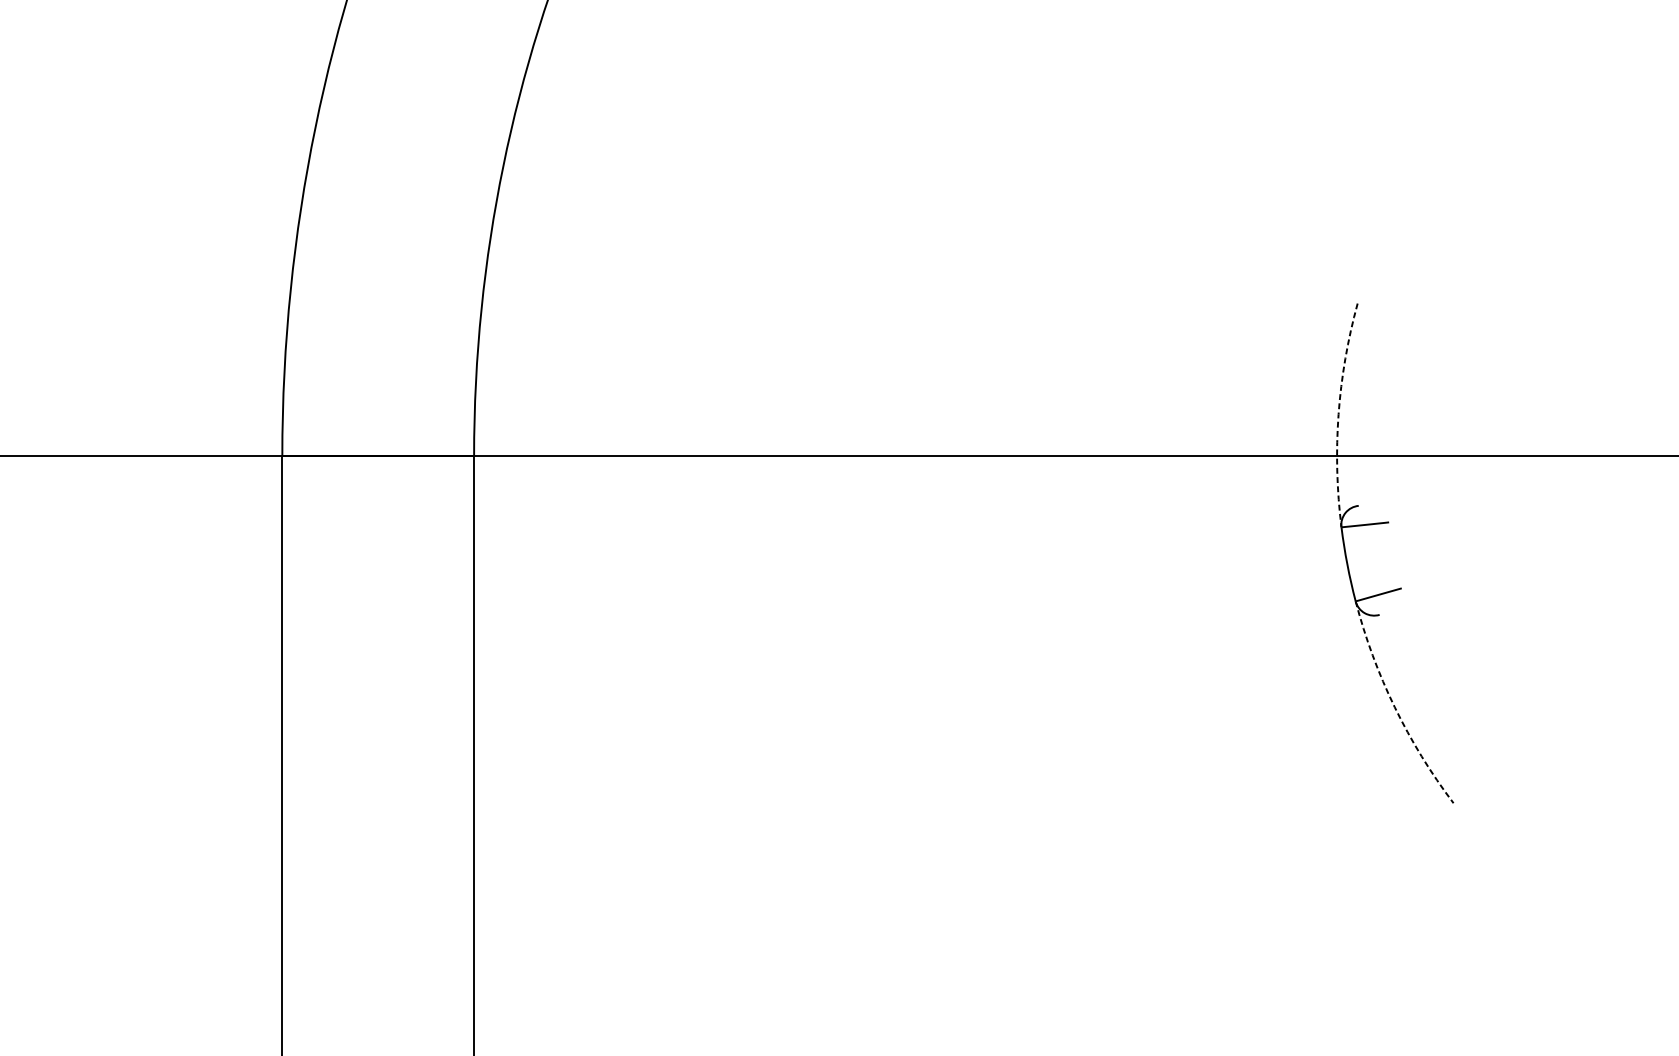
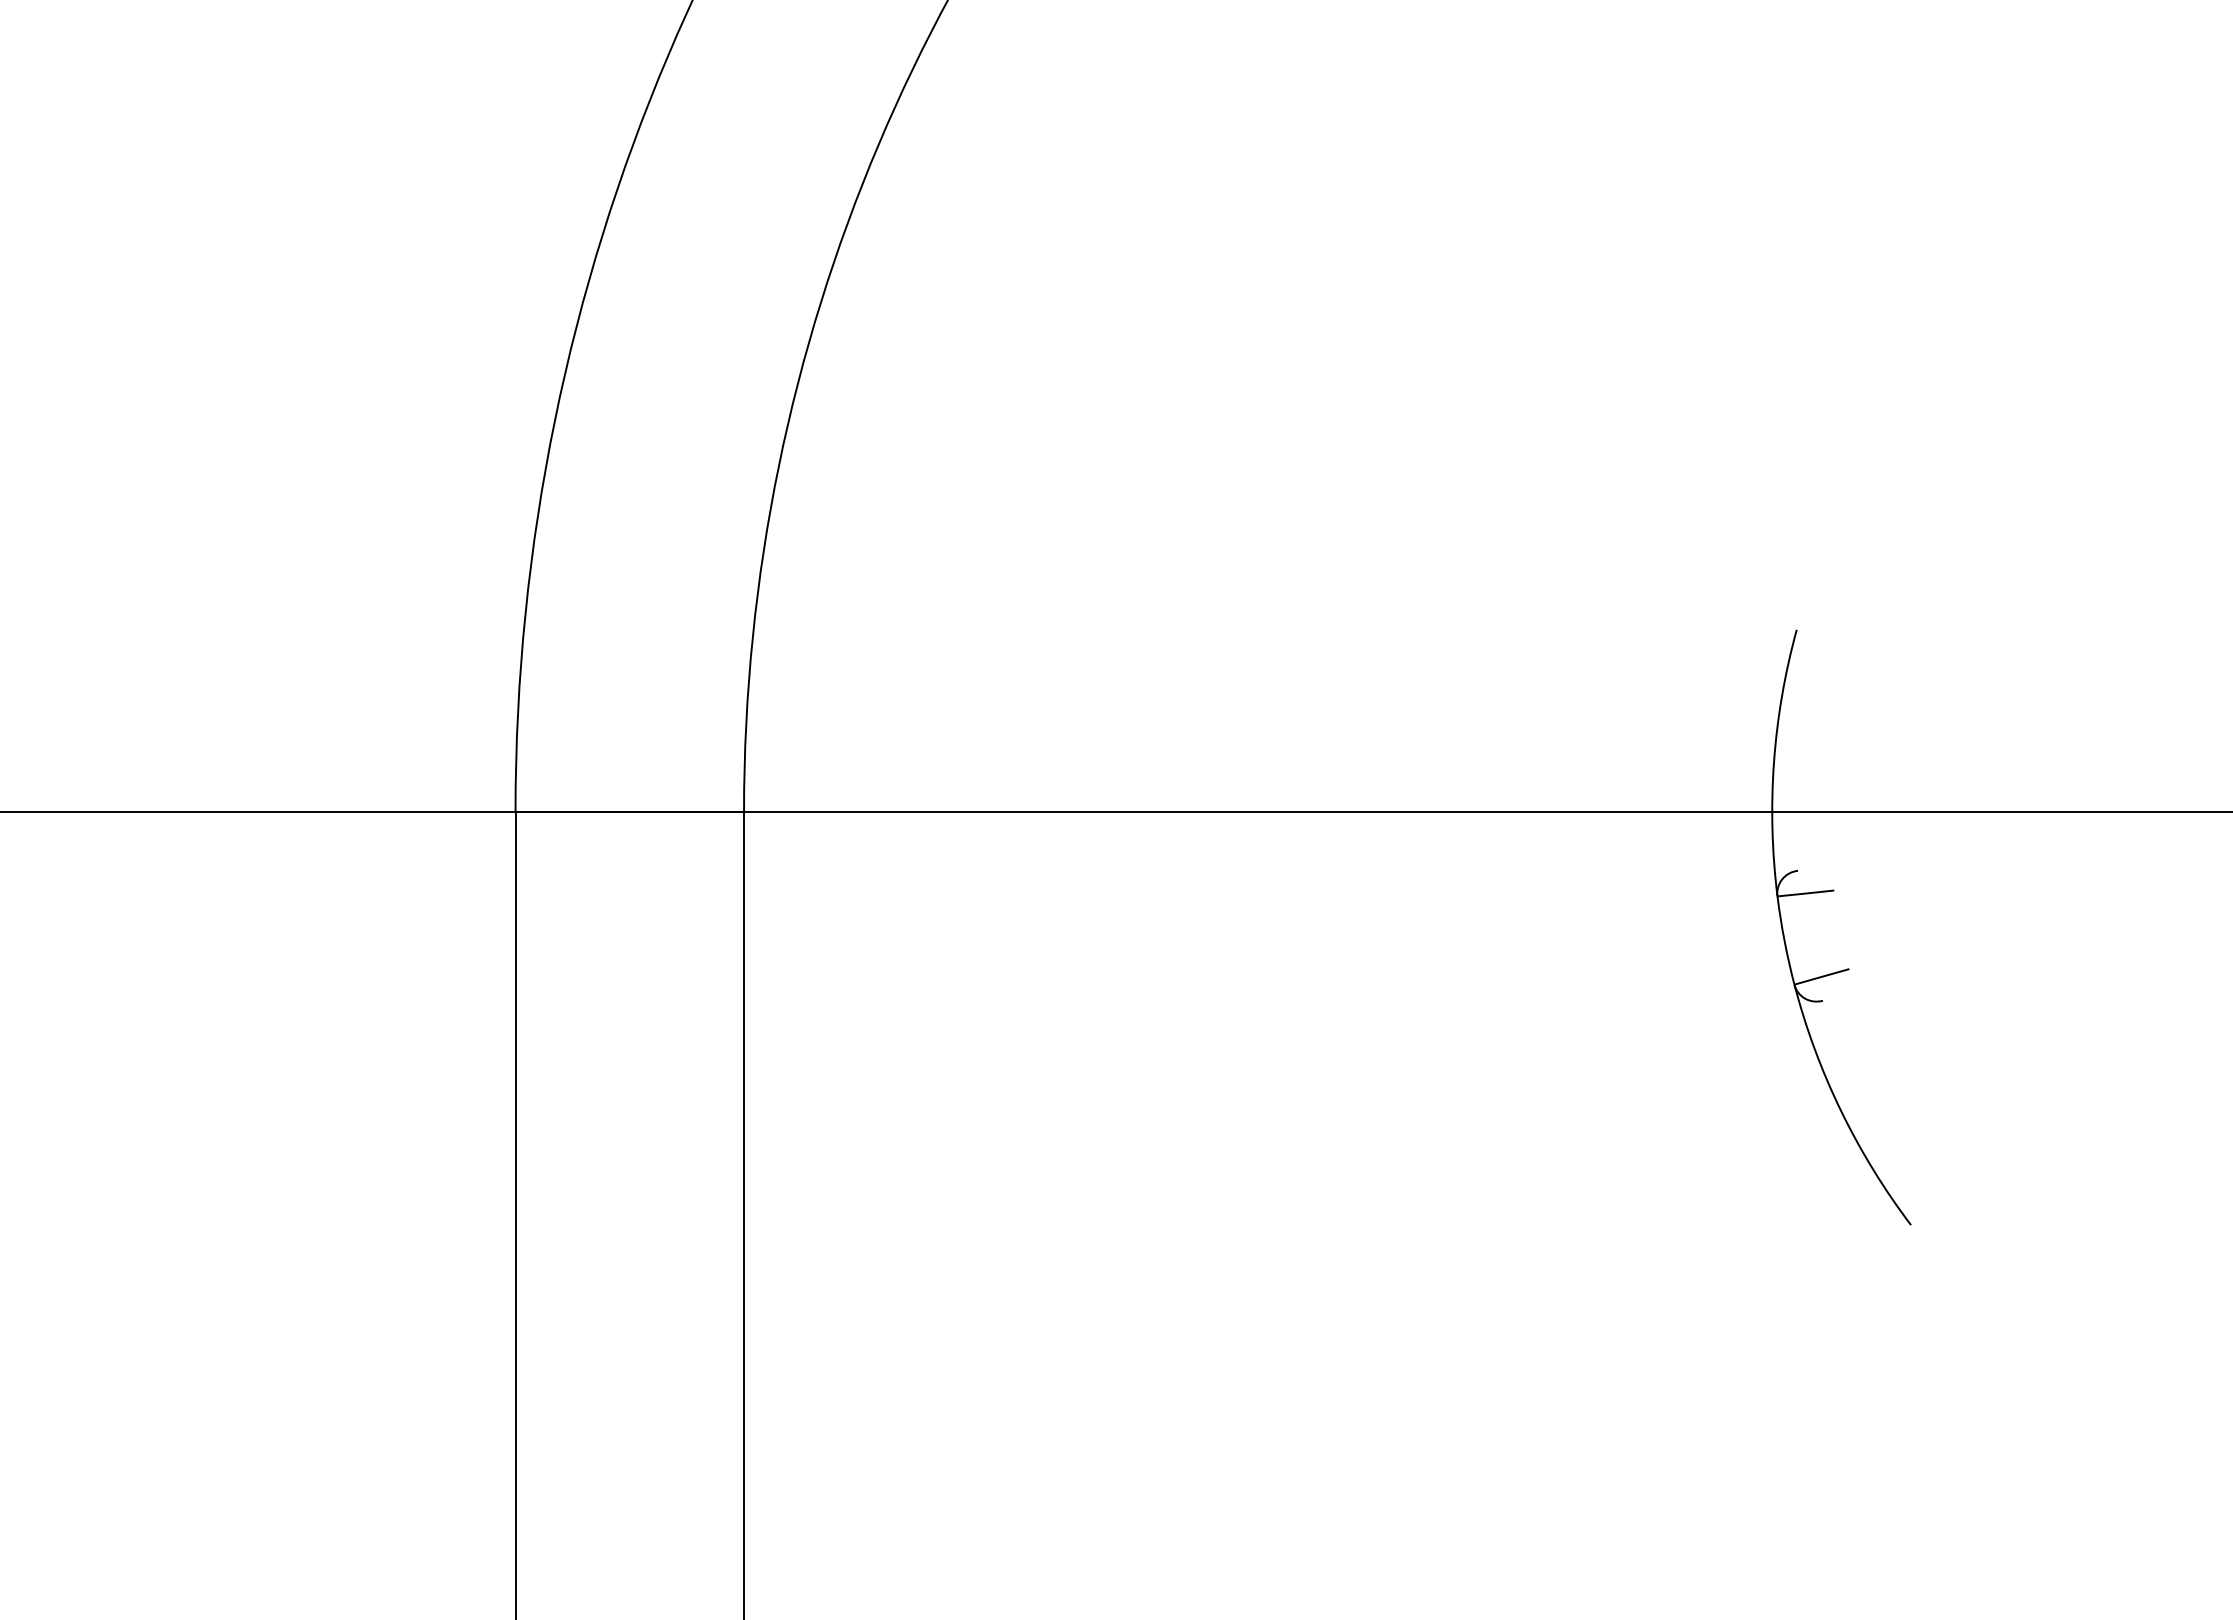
arc: (1338, 414) -> (1774, 762), dashed -> solid
arc: (1394, 707) -> (1840, 1110), dashed -> solid

